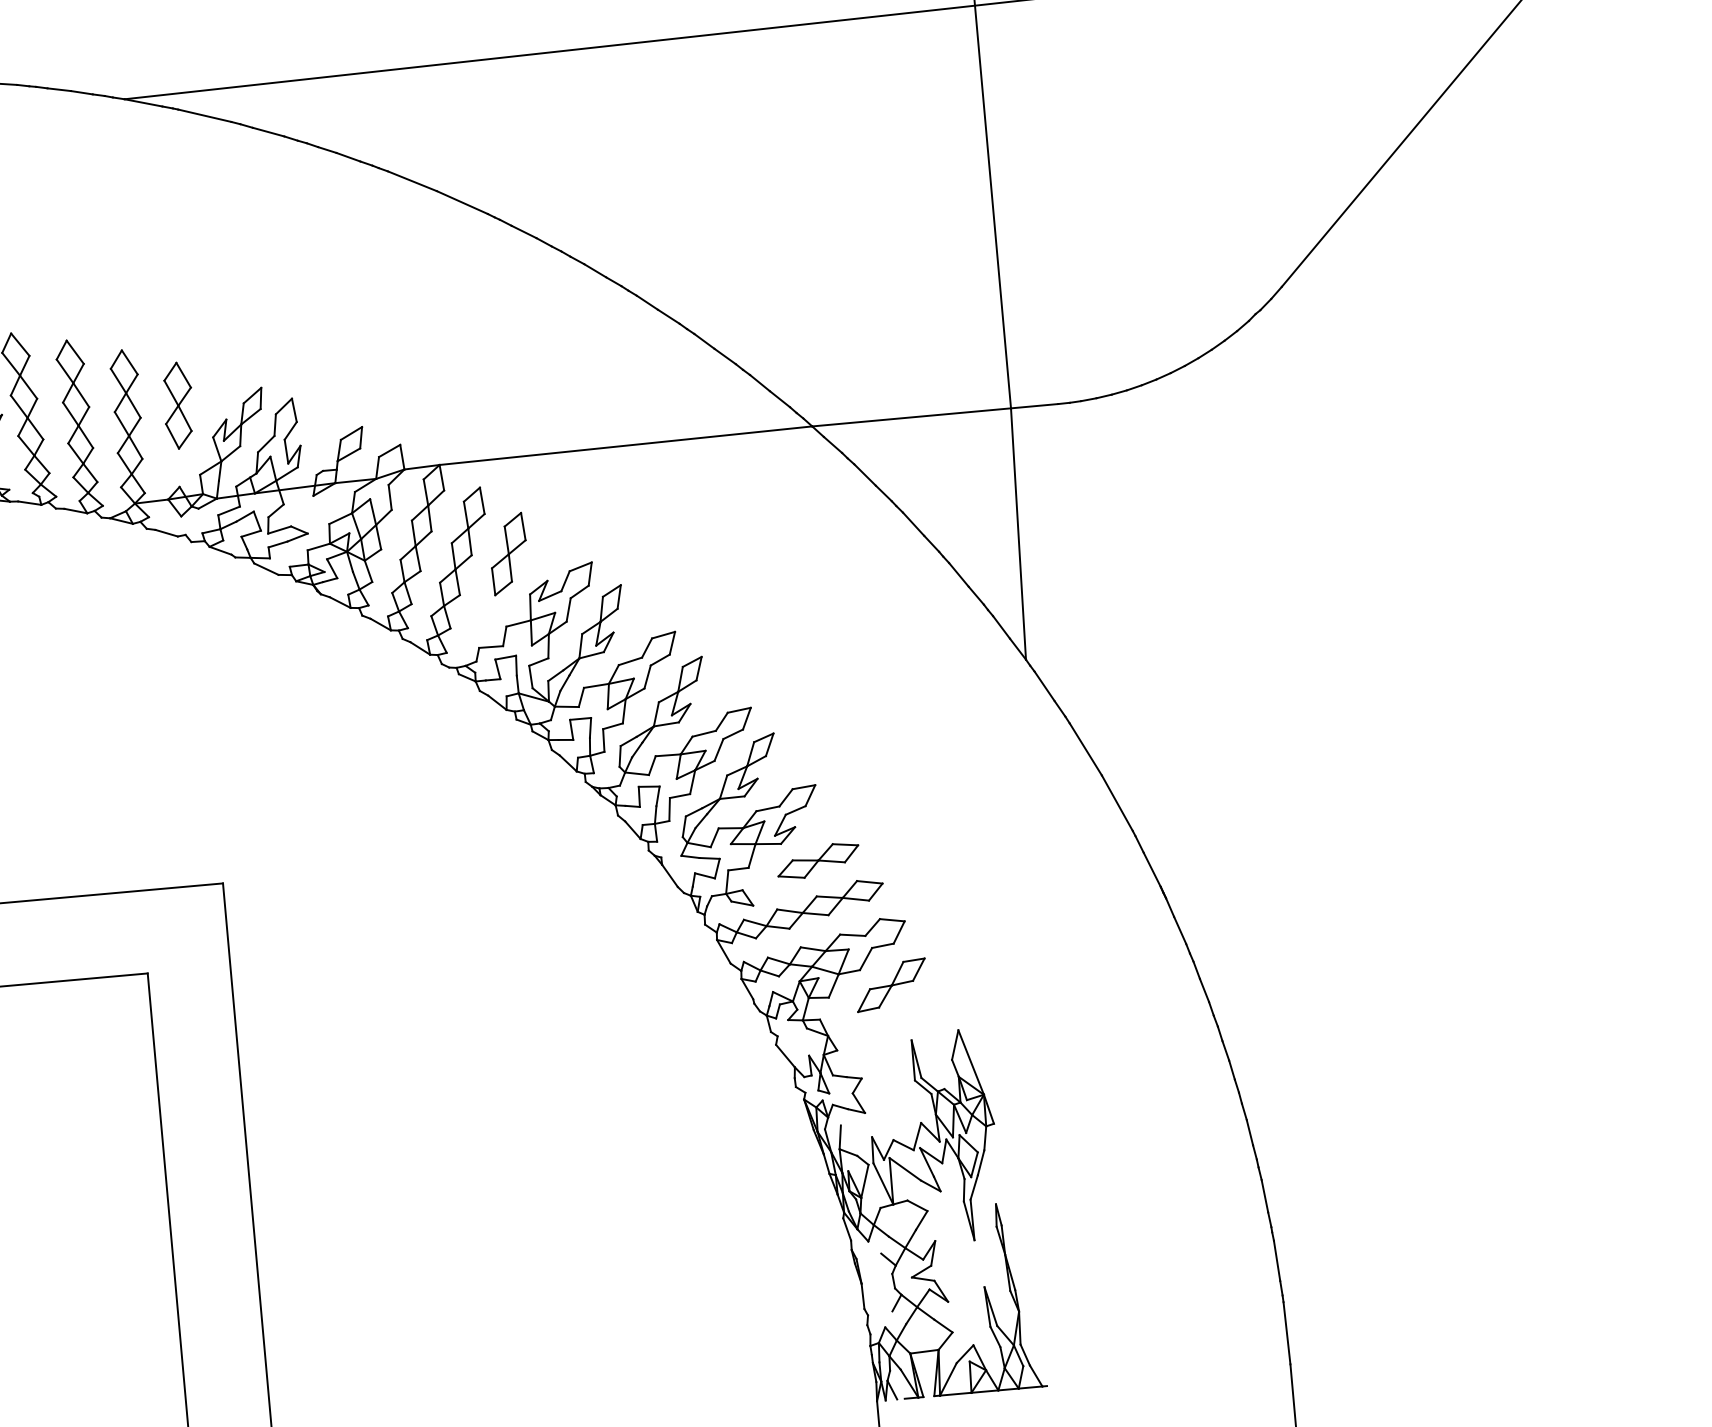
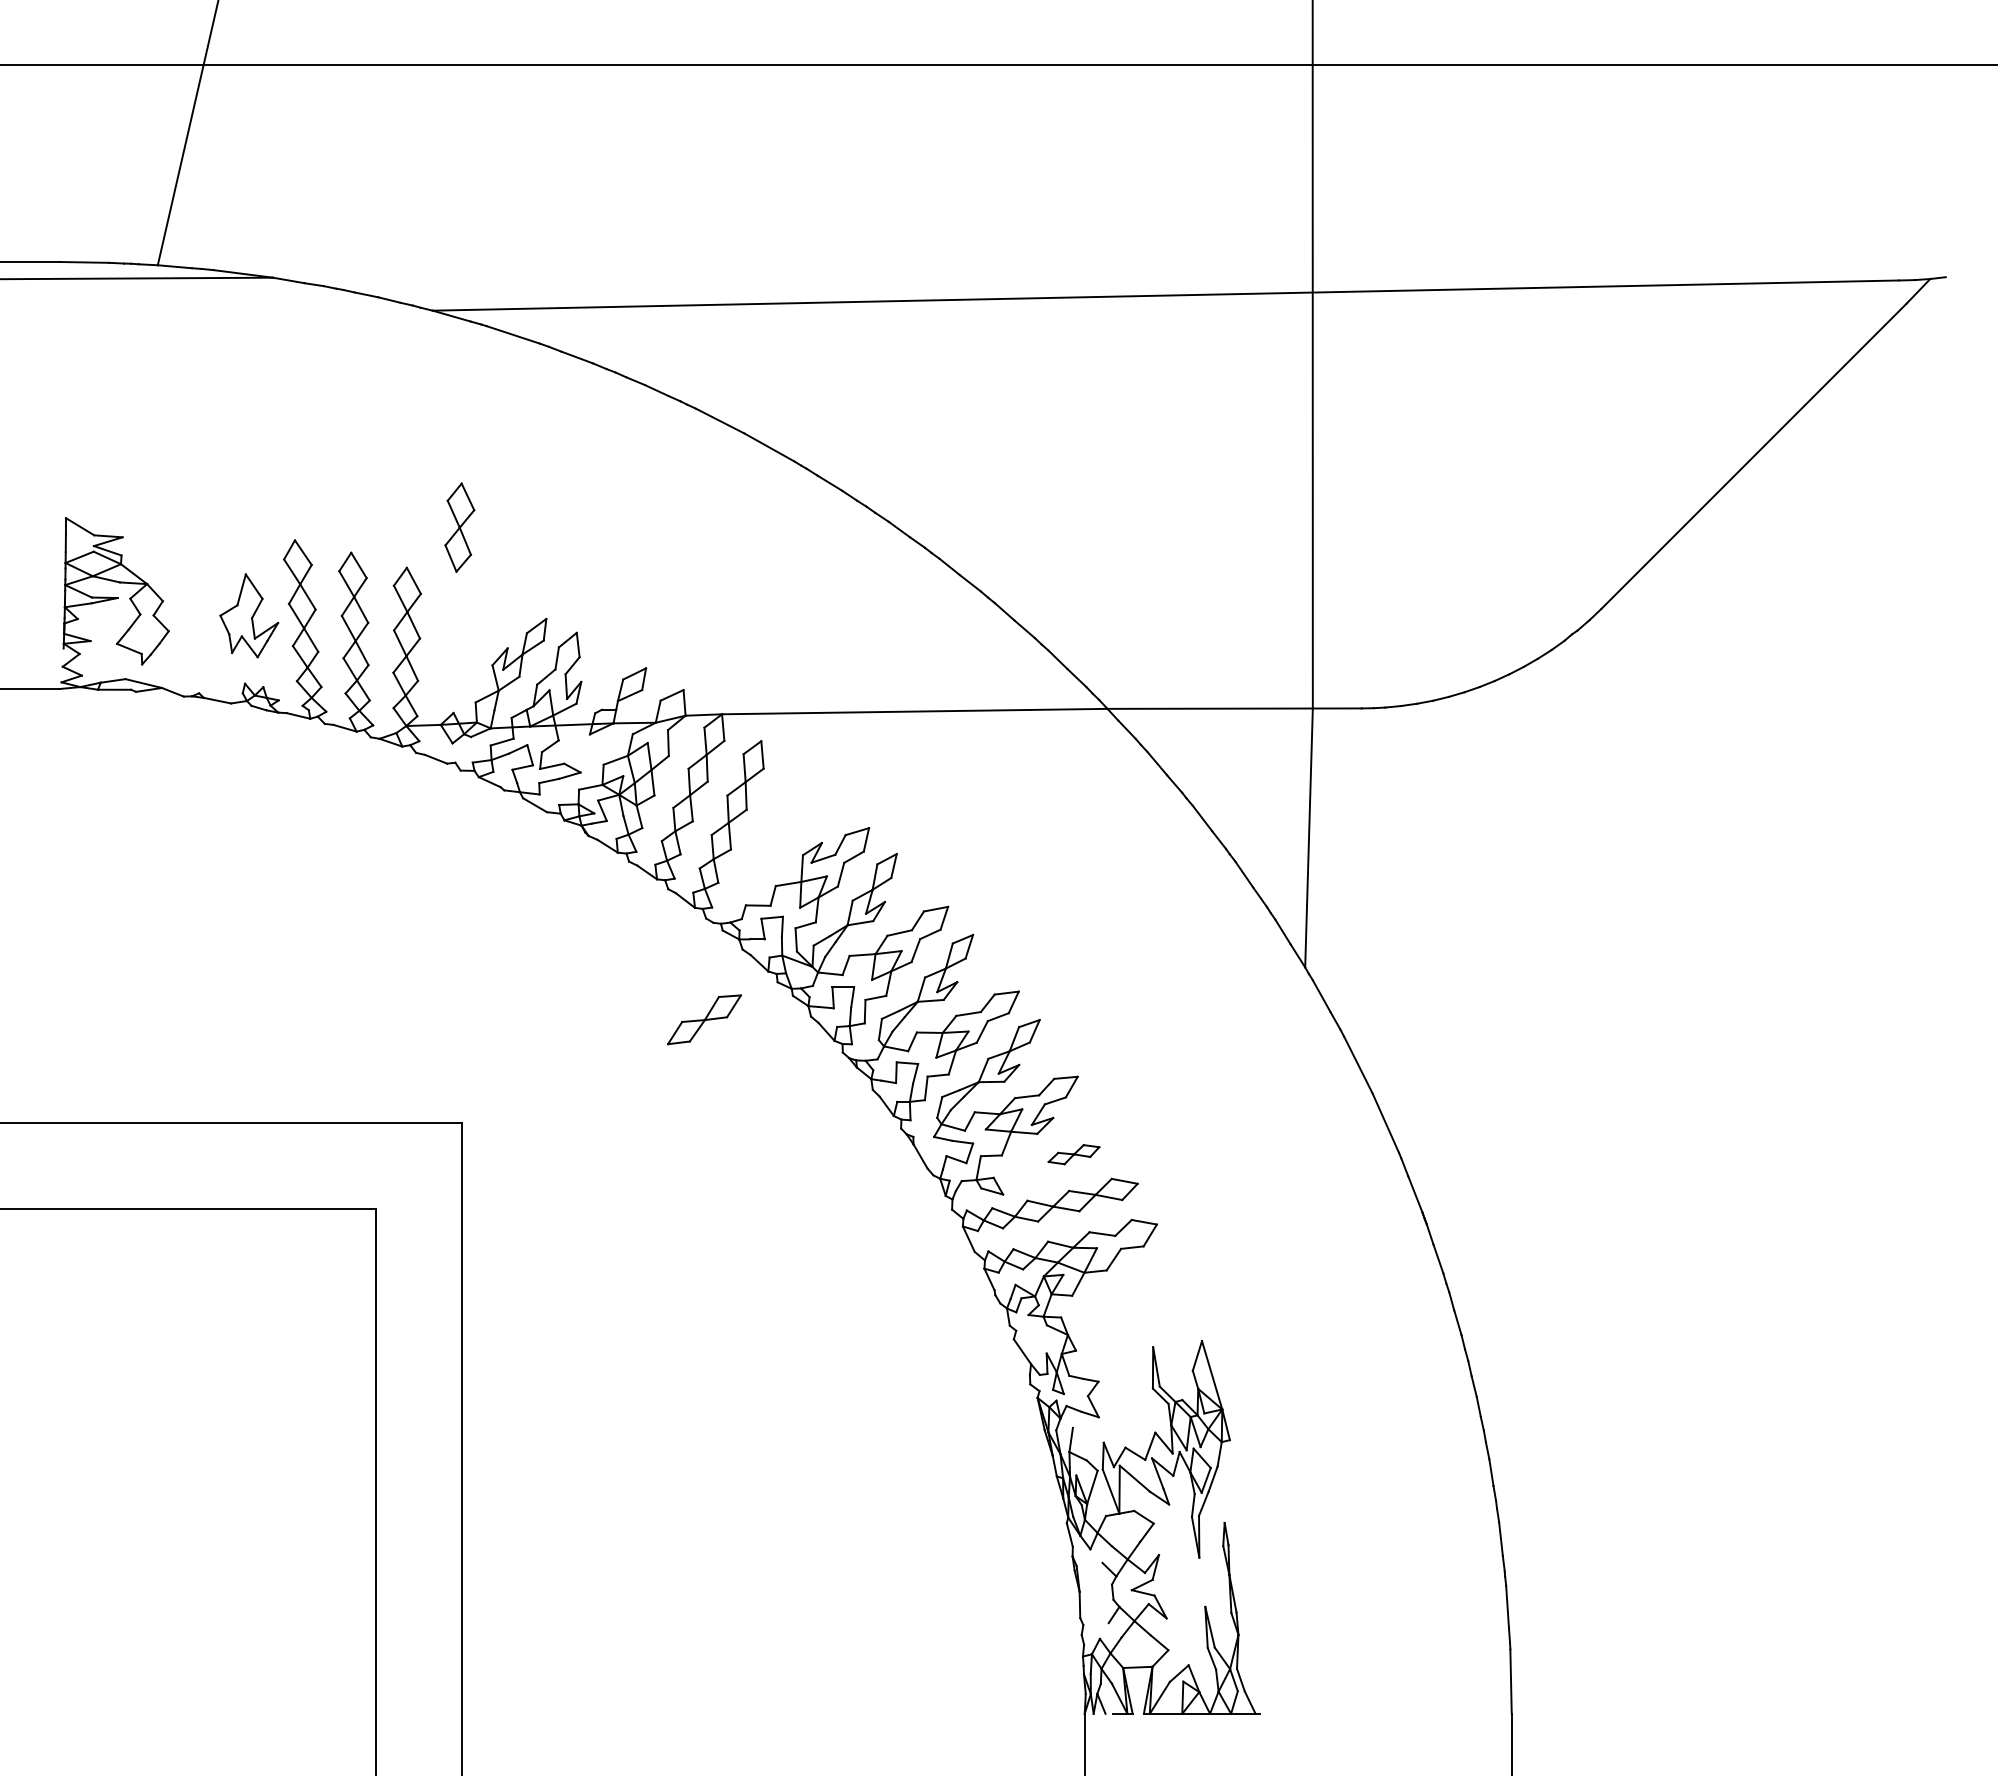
part: (178, 405) -> (459, 527), moved
part: (508, 553) -> (784, 811), removed
part: (817, 860) -> (1073, 1154), size x0.6
part: (891, 984) -> (704, 1019), moved

